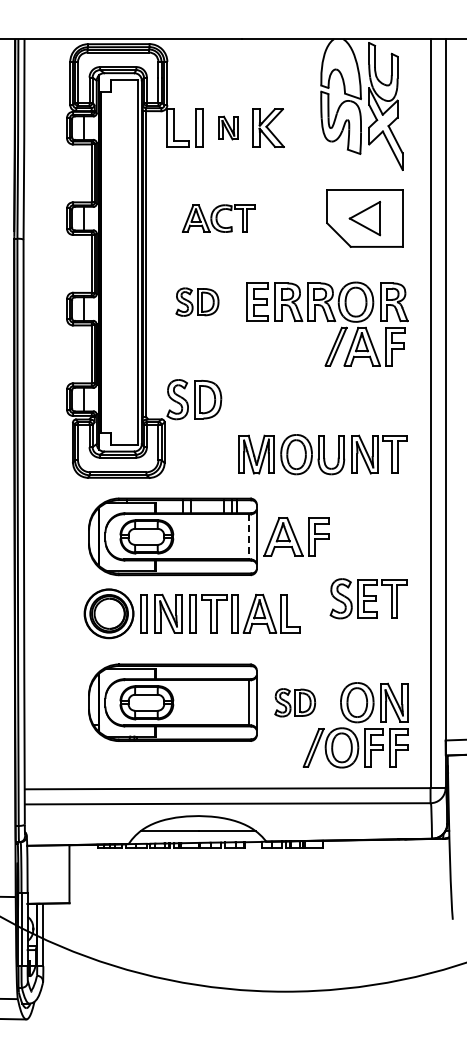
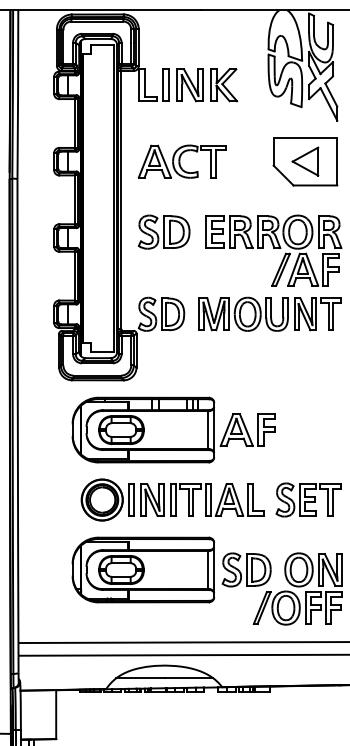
part: (228, 127) -> (190, 84), size x1.67
part: (218, 218) -> (181, 161), size x1.43
part: (197, 301) -> (164, 231), size x1.43
part: (322, 454) -> (269, 314), moved
line: (249, 536) -> (208, 429), dashed -> solid
part: (368, 598) -> (308, 499), moved
part: (191, 613) -> (171, 499), moved
part: (294, 702) -> (246, 569), size x1.43

